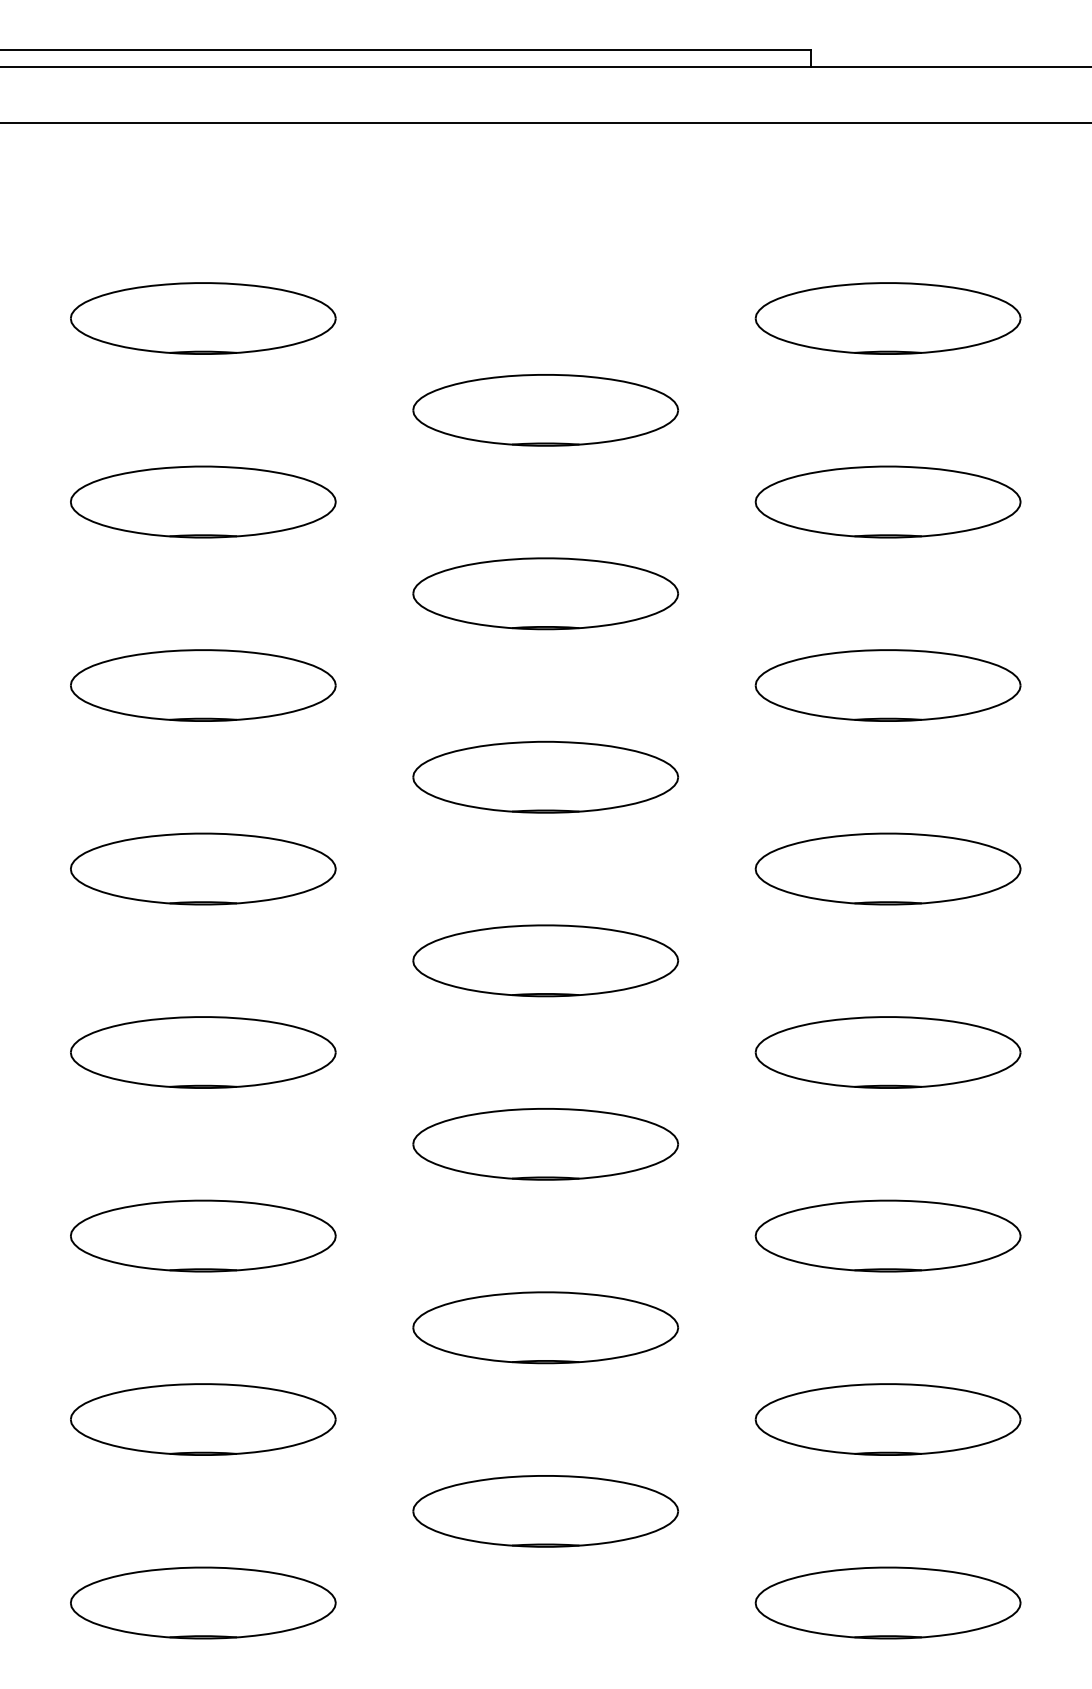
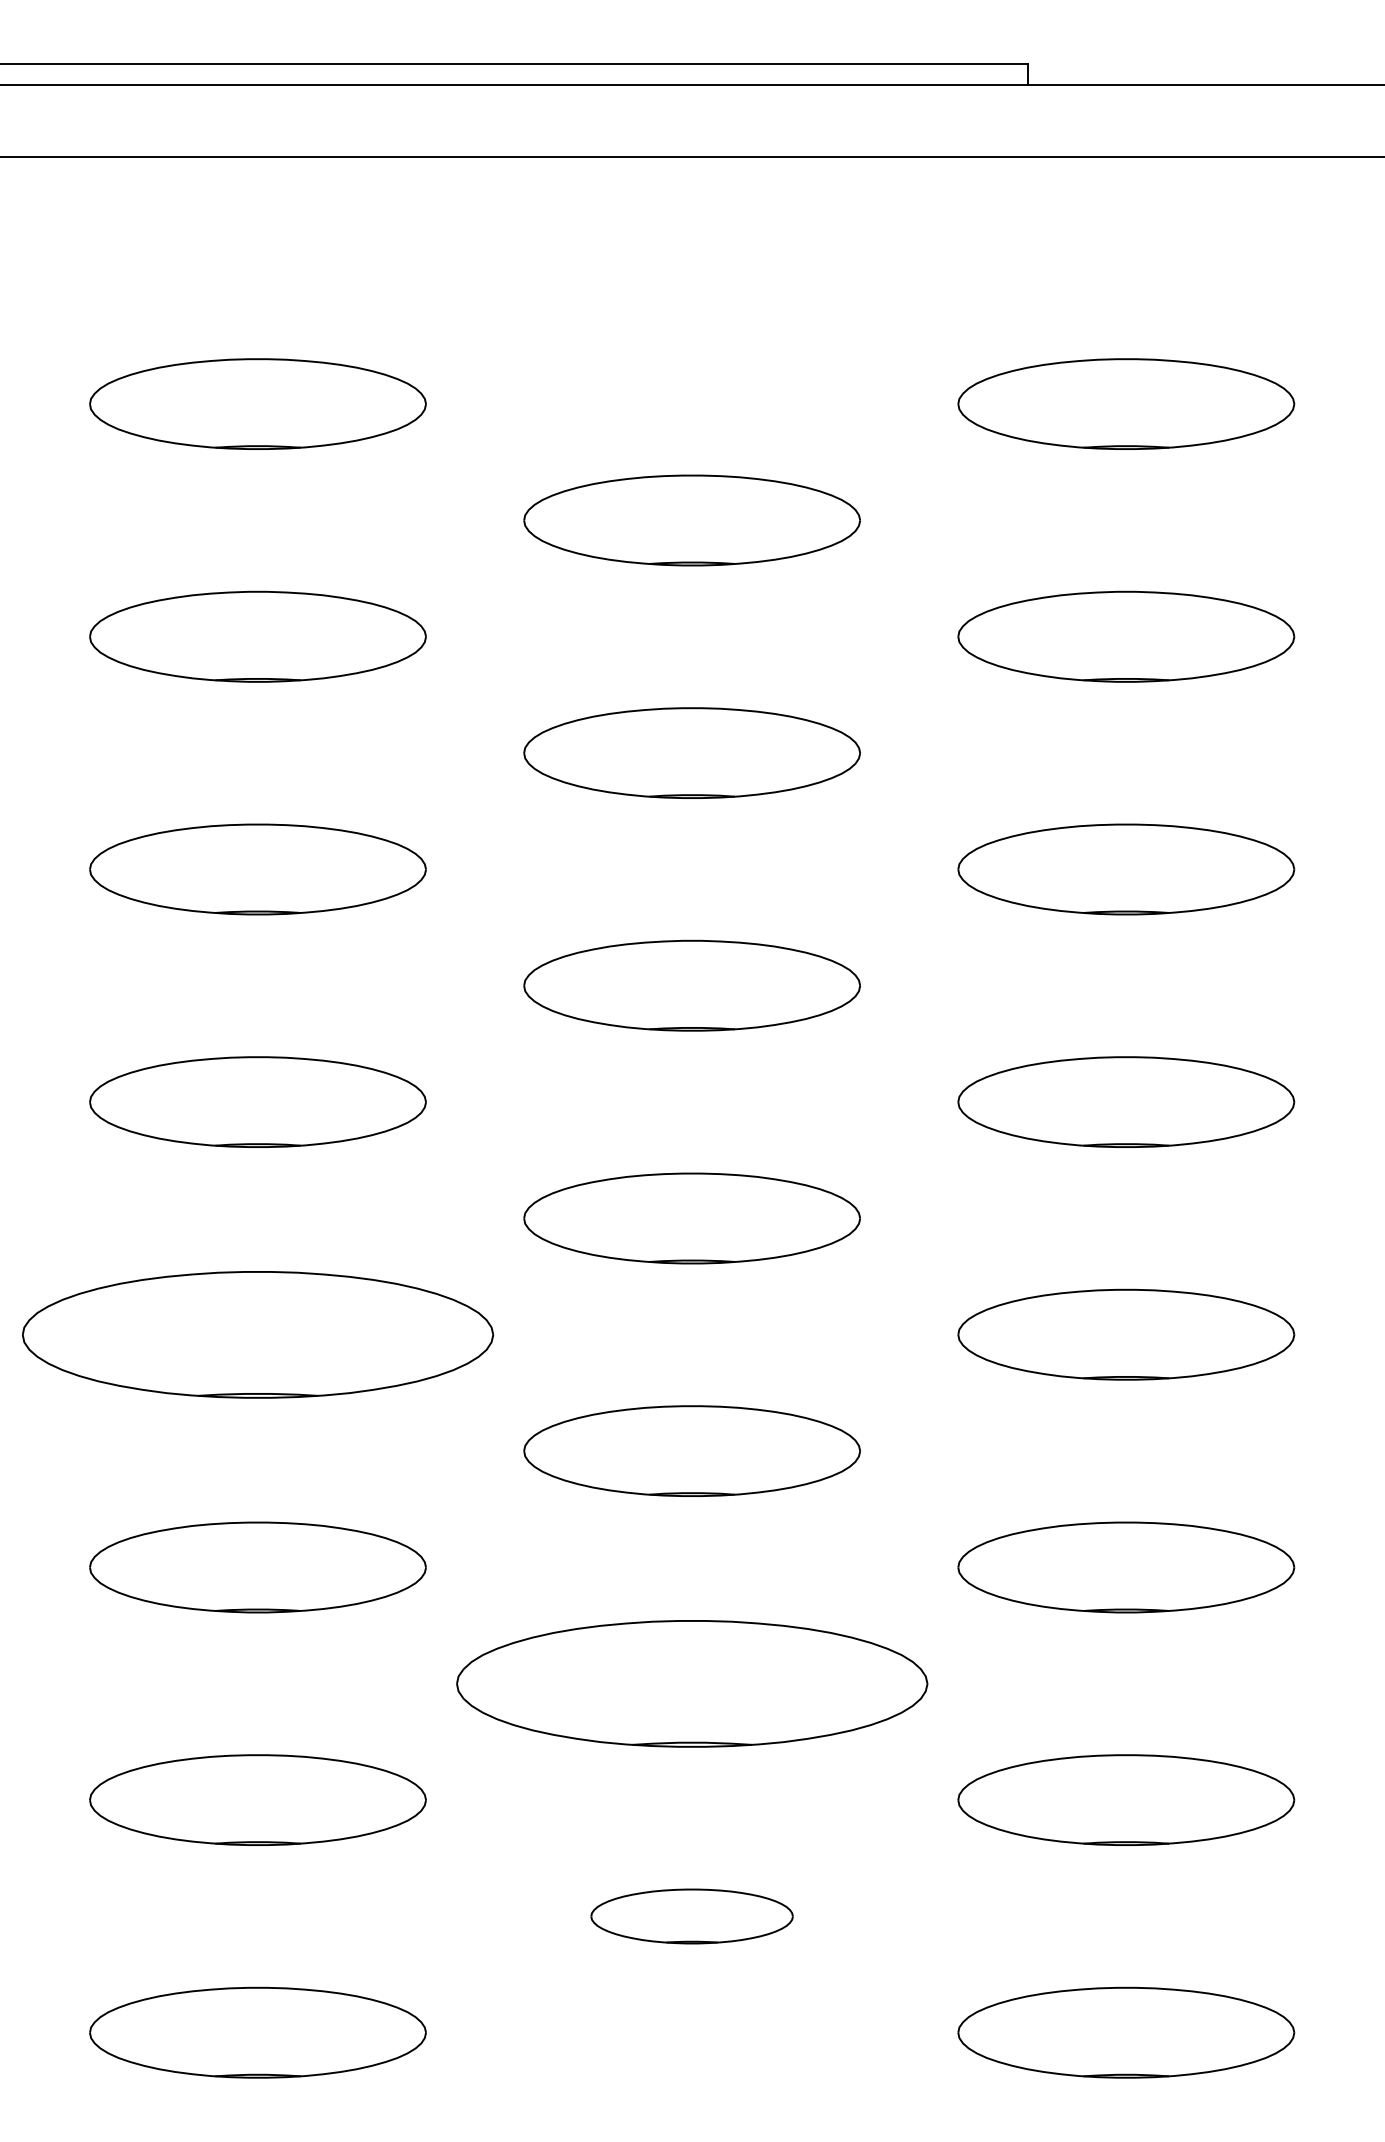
part: (202, 1052) -> (257, 1334), size x1.4
part: (545, 1327) -> (691, 1683), size x1.4
part: (545, 1511) -> (691, 1916), size x0.6

